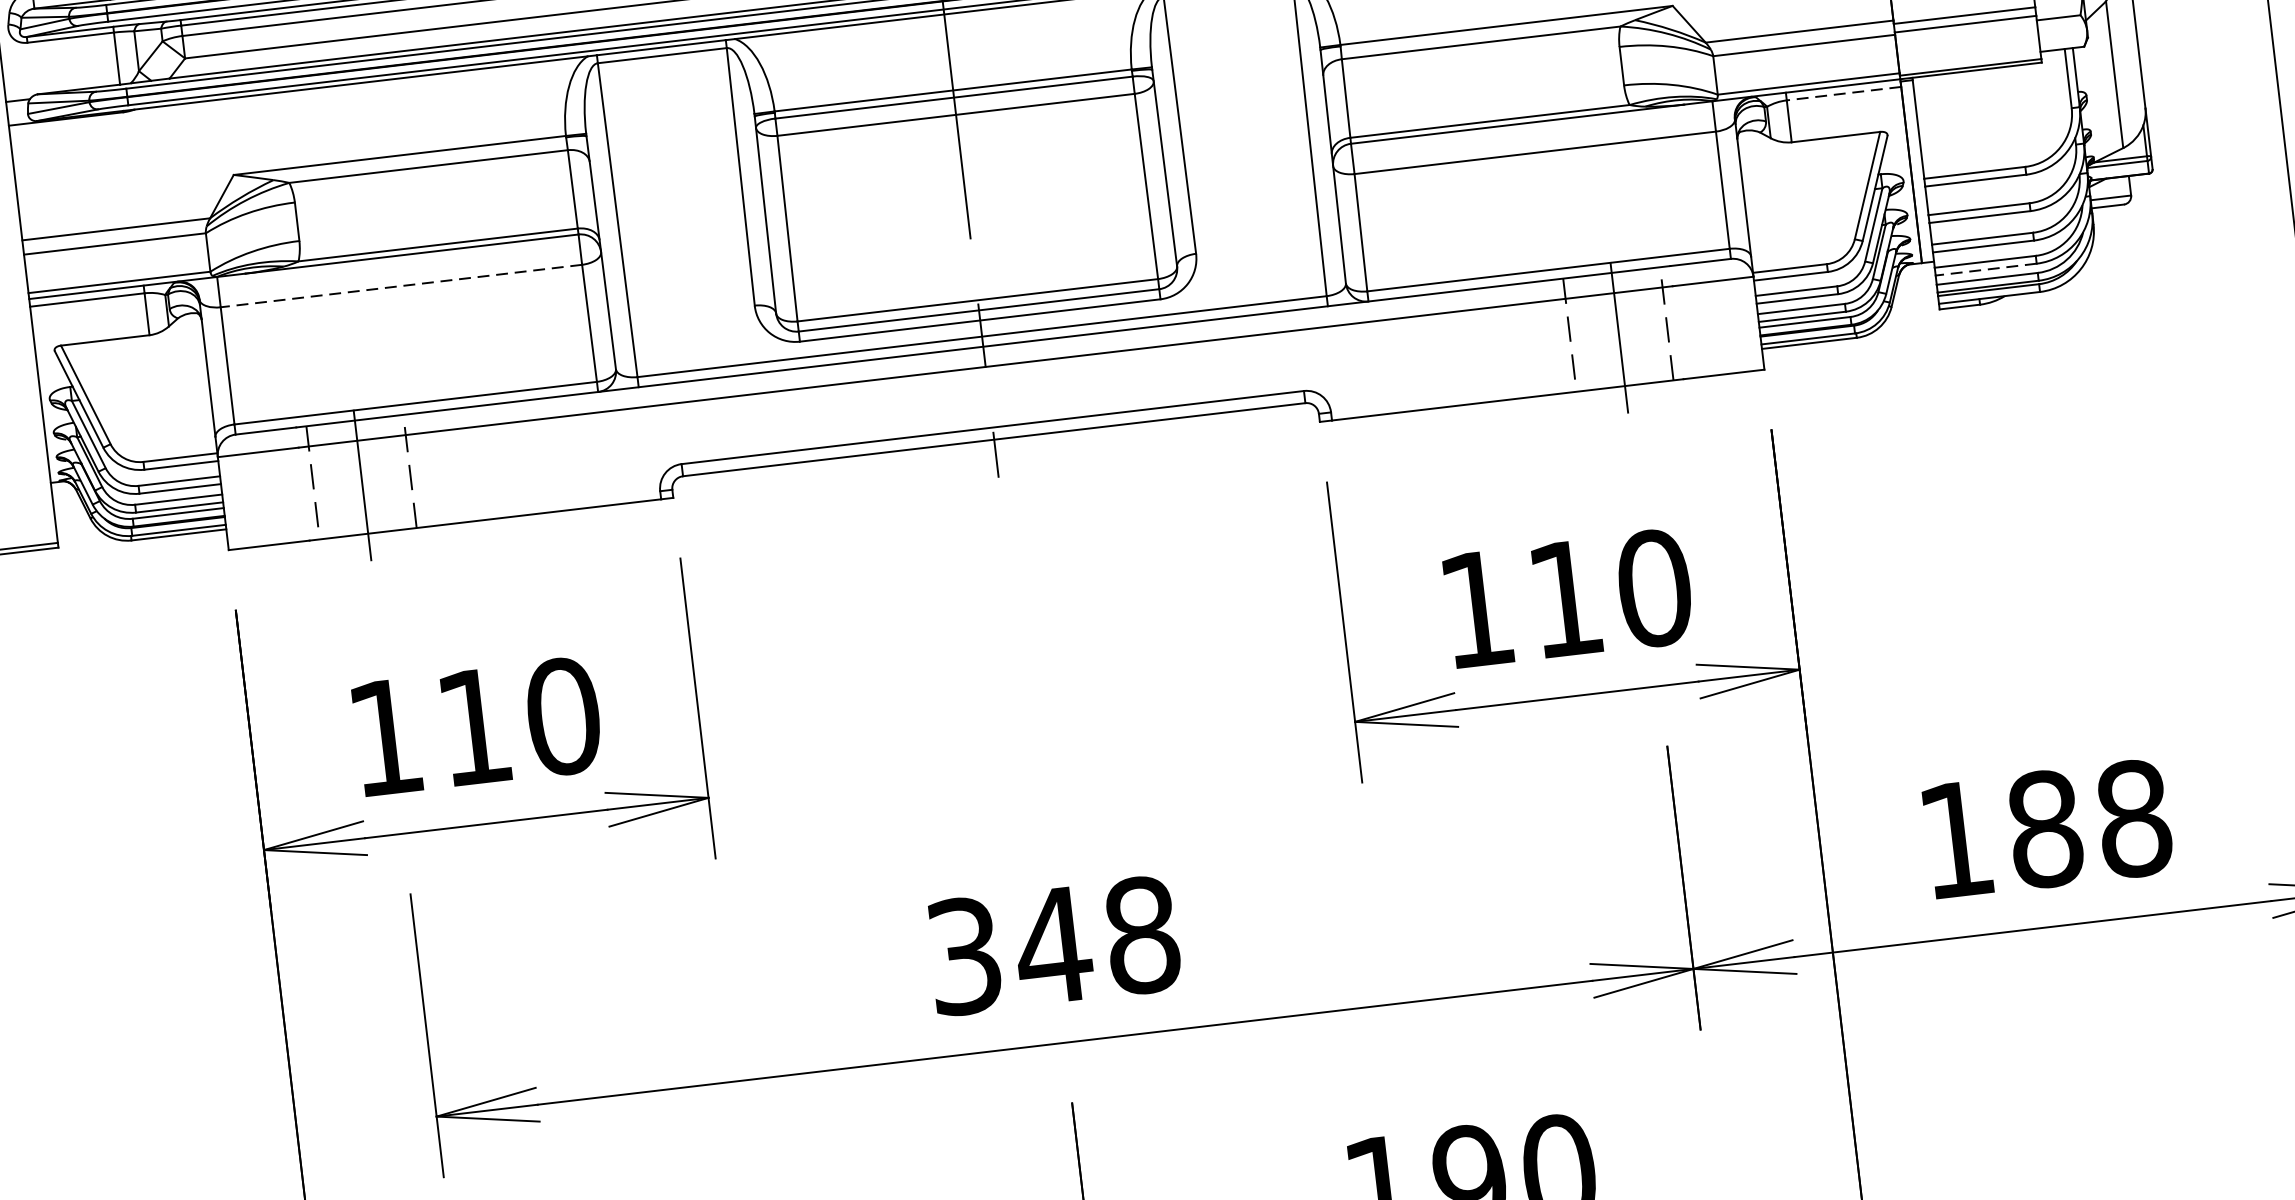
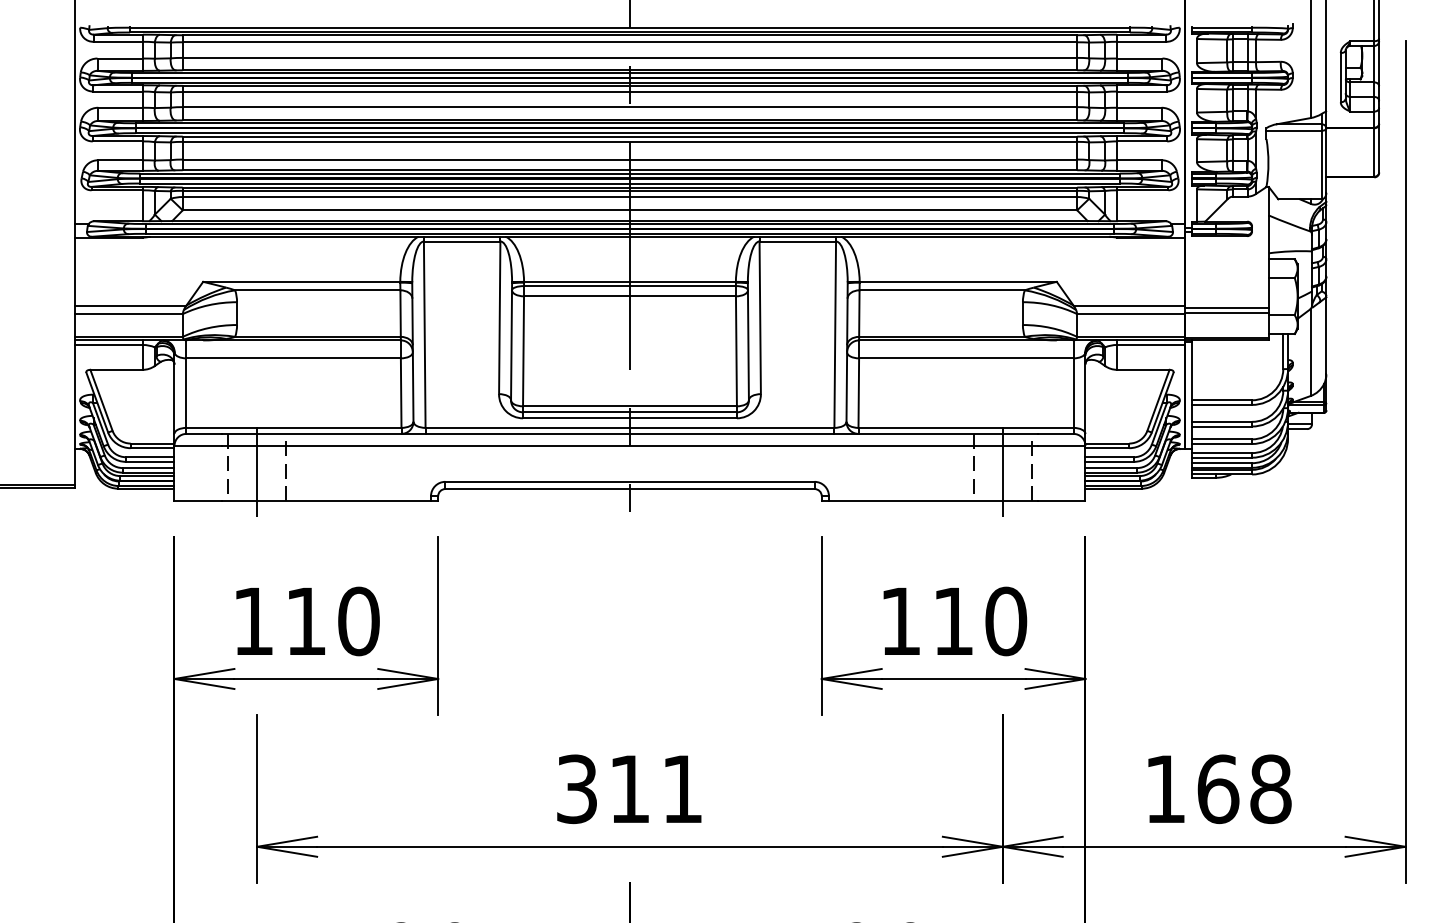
line: (1844, 92) -> (1151, 344), dashed -> solid
line: (1986, 269) -> (1222, 457), dashed -> solid
line: (401, 286) -> (293, 358), dashed -> solid
text: (2045, 827) -> (1218, 788), 188 -> 168
text: (1096, 941) -> (655, 789), 348 -> 311

